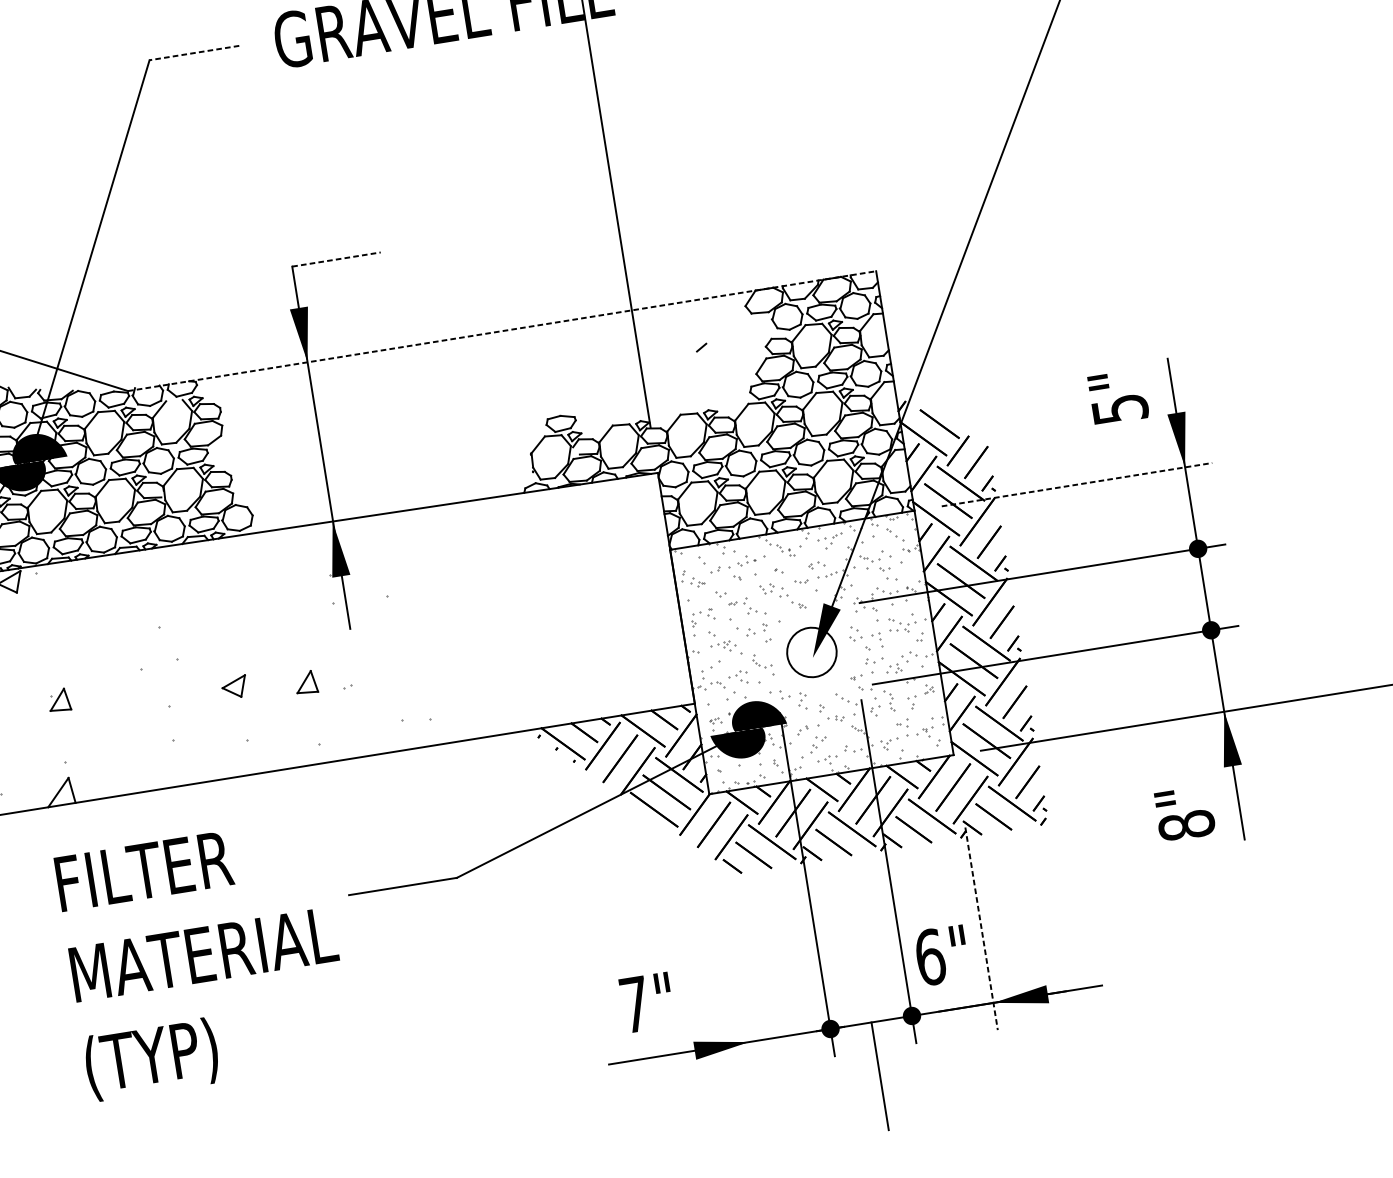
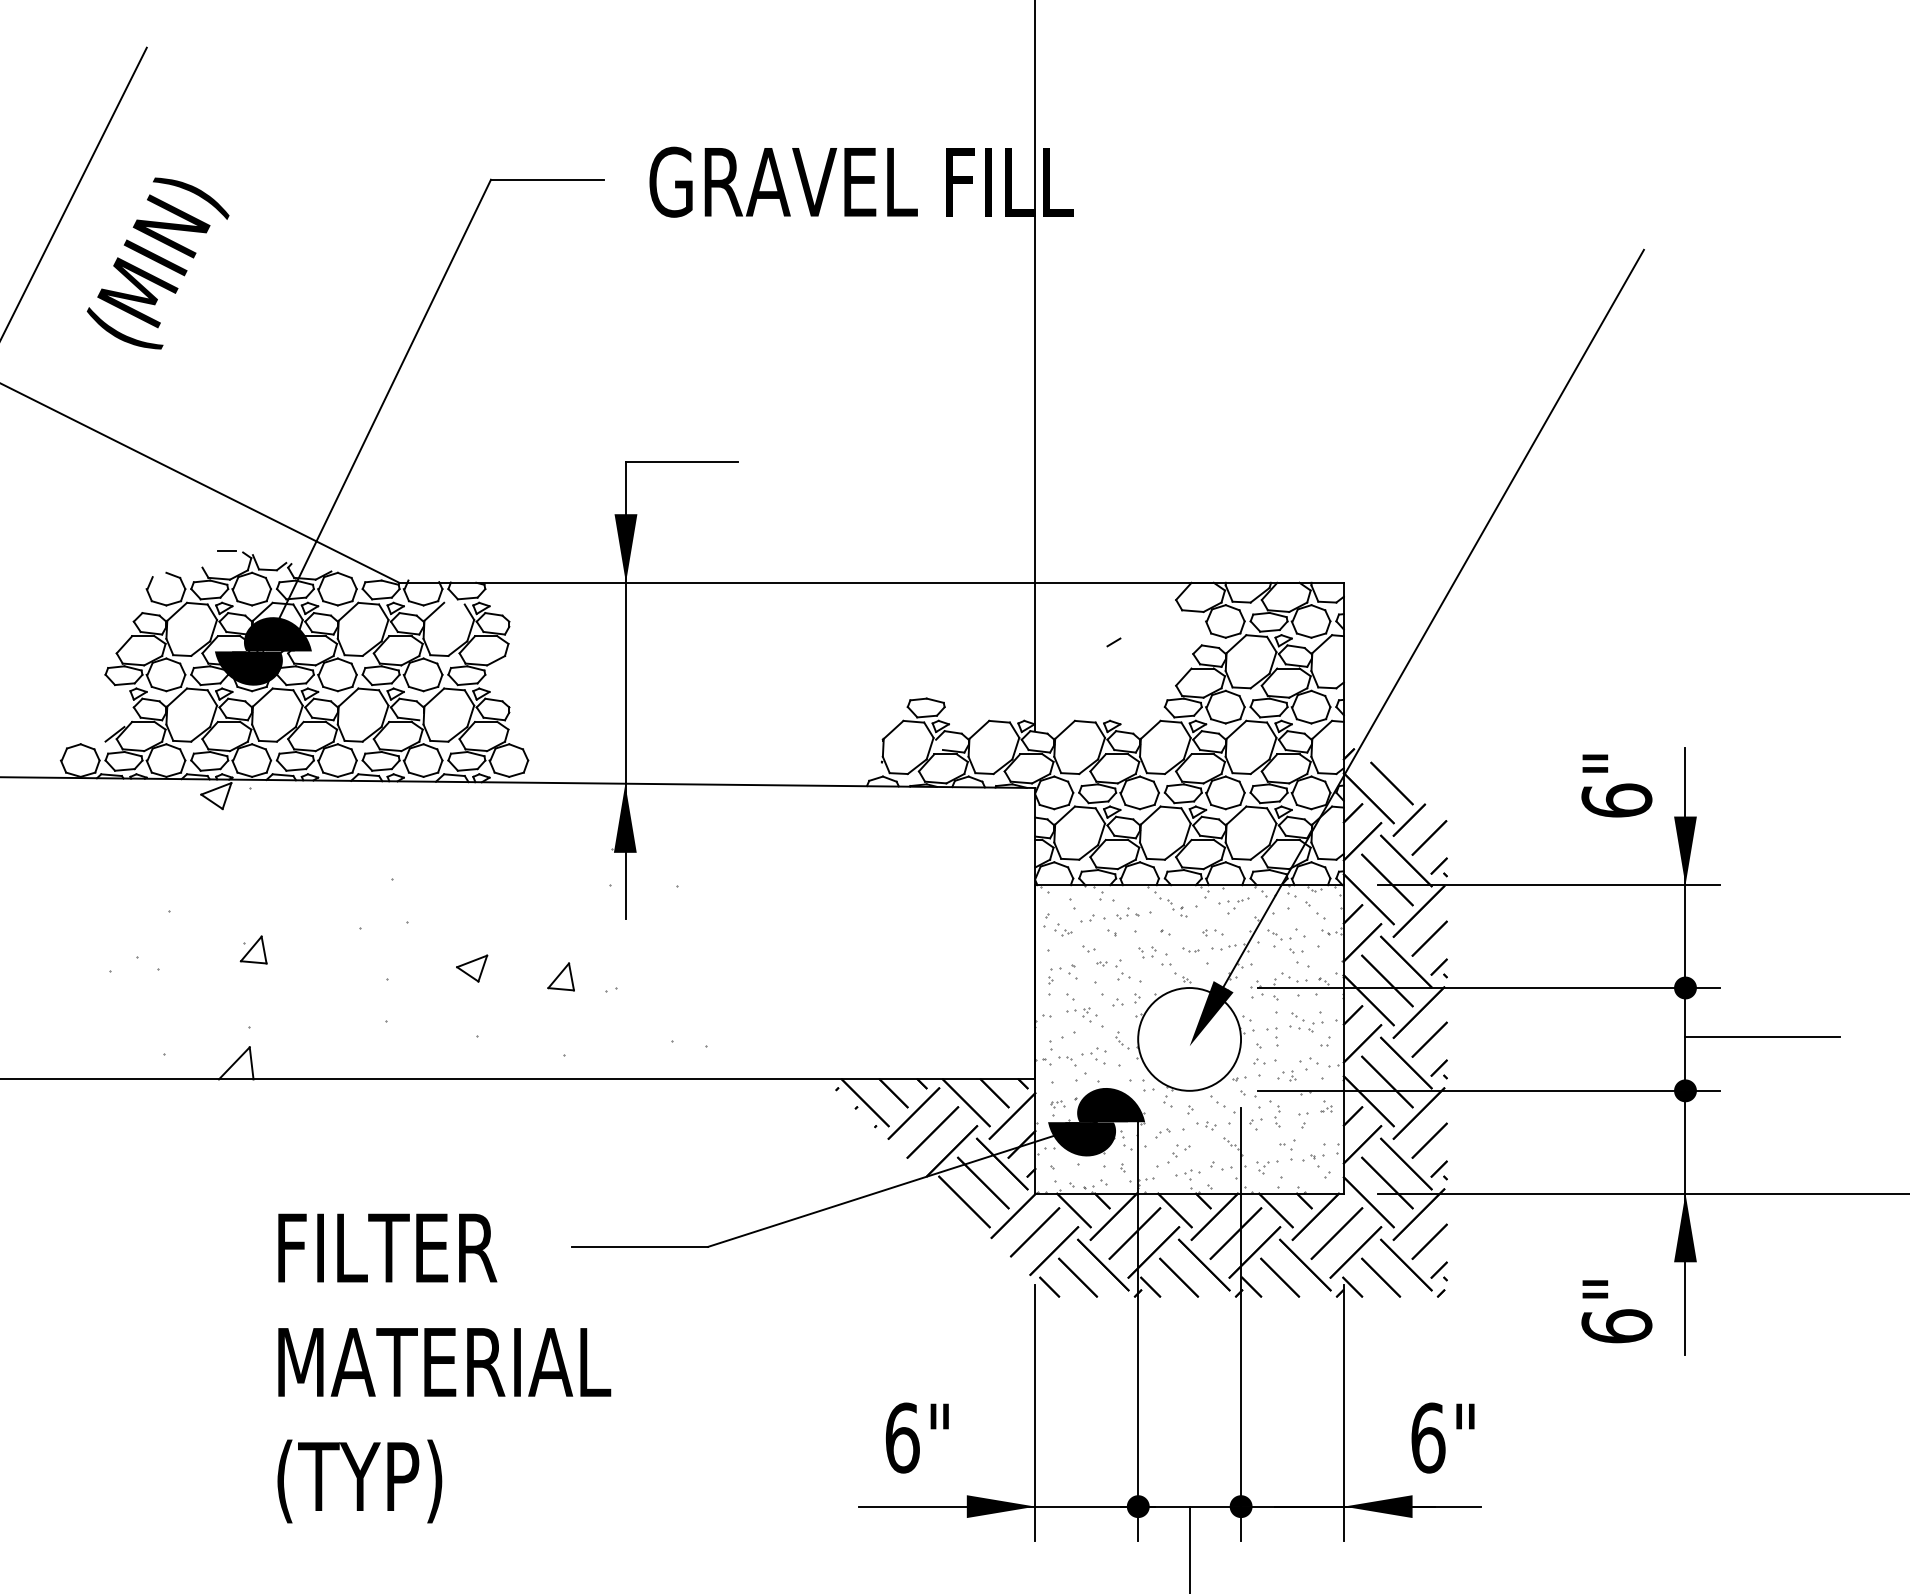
line: (194, 52) -> (547, 179), dashed -> solid
line: (336, 259) -> (681, 461), dashed -> solid
line: (502, 330) -> (872, 582), dashed -> solid
text: (1119, 409) -> (1616, 800), 5" -> 6"
line: (1077, 484) -> (1549, 885), dashed -> solid
line: (1265, 577) -> (1762, 1036), added
circle: (811, 652) -> (1189, 1039), size x1.67
text: (1186, 825) -> (1616, 1326), 8" -> 6"
line: (981, 929) -> (1343, 1413), dashed -> solid
text: (941, 955) -> (1442, 1437), moved
text: (204, 959) -> (444, 1368), moved
line: (737, 967) -> (1035, 1412), added
text: (635, 1004) -> (902, 1437), 7" -> 6"

